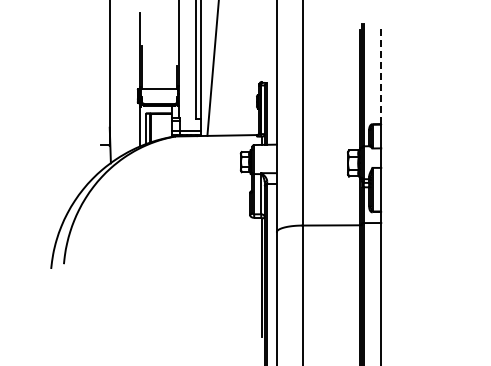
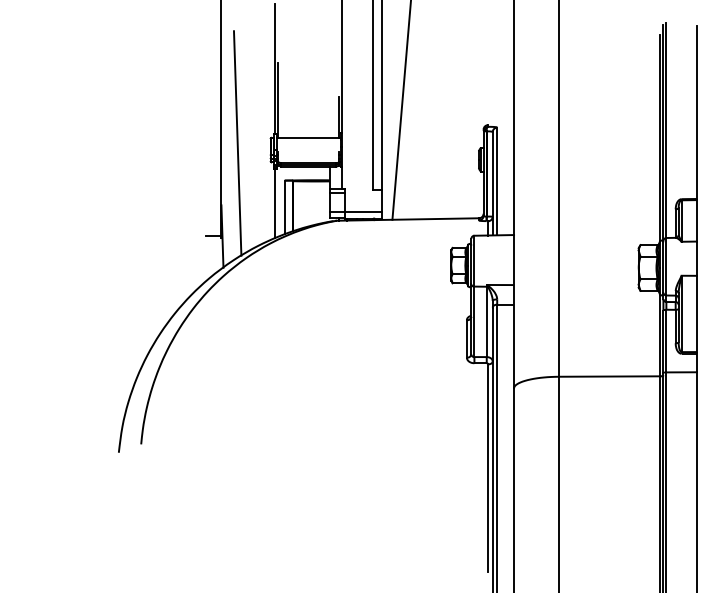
line: (381, 74) -> (697, 112), dashed -> solid
line: (118, 92) -> (236, 143), added

